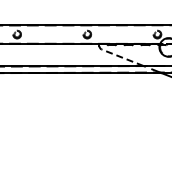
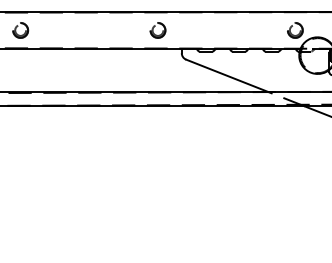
line: (122, 57) -> (226, 75), dashed -> solid

